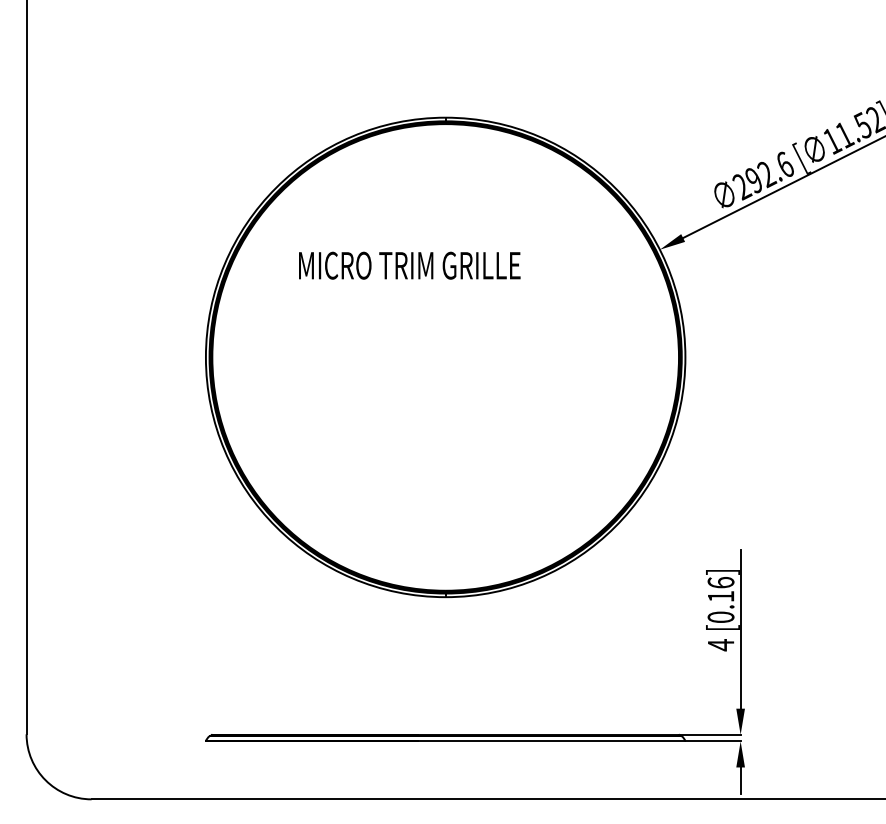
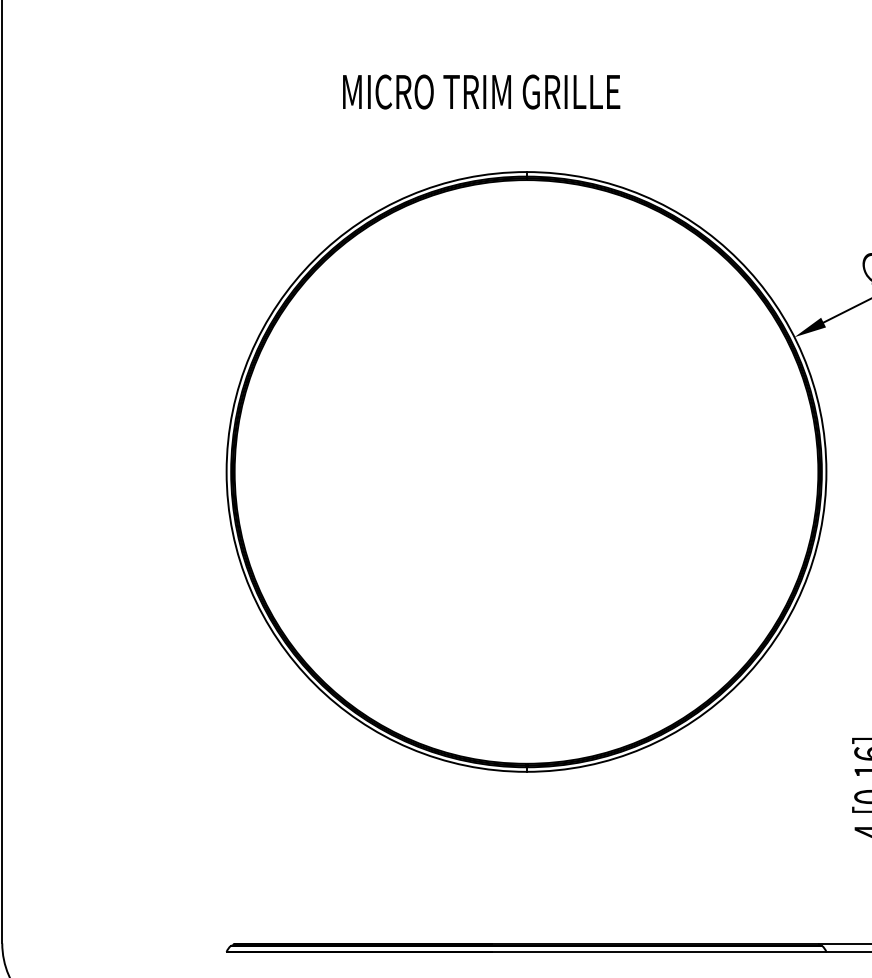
text: (409, 265) -> (481, 91), moved

